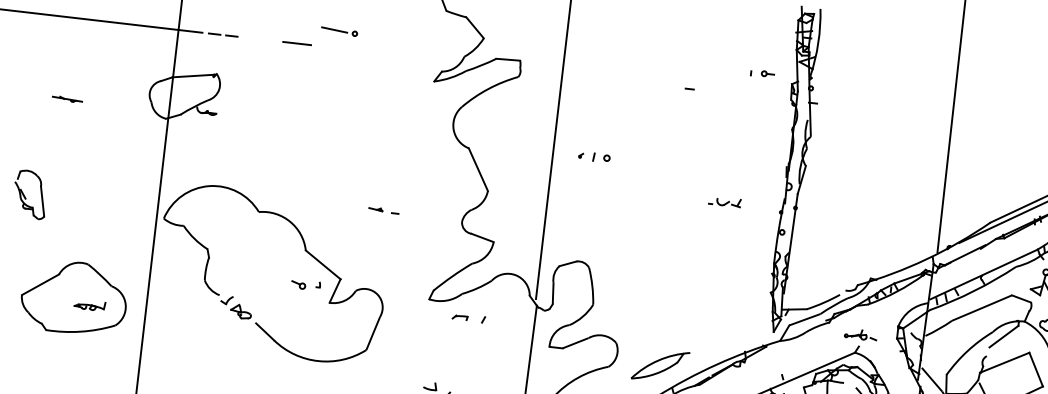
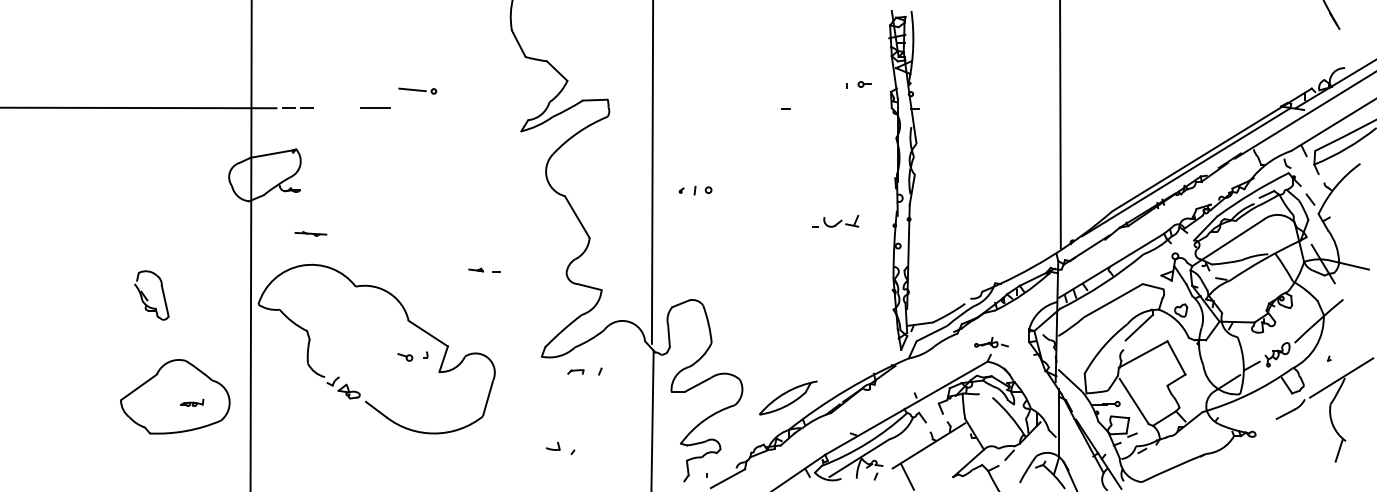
part: (67, 98) -> (310, 233), moved
part: (30, 194) -> (151, 295), moved
part: (724, 202) -> (835, 221), size x1.4
part: (90, 305) -> (192, 402), size x0.7

